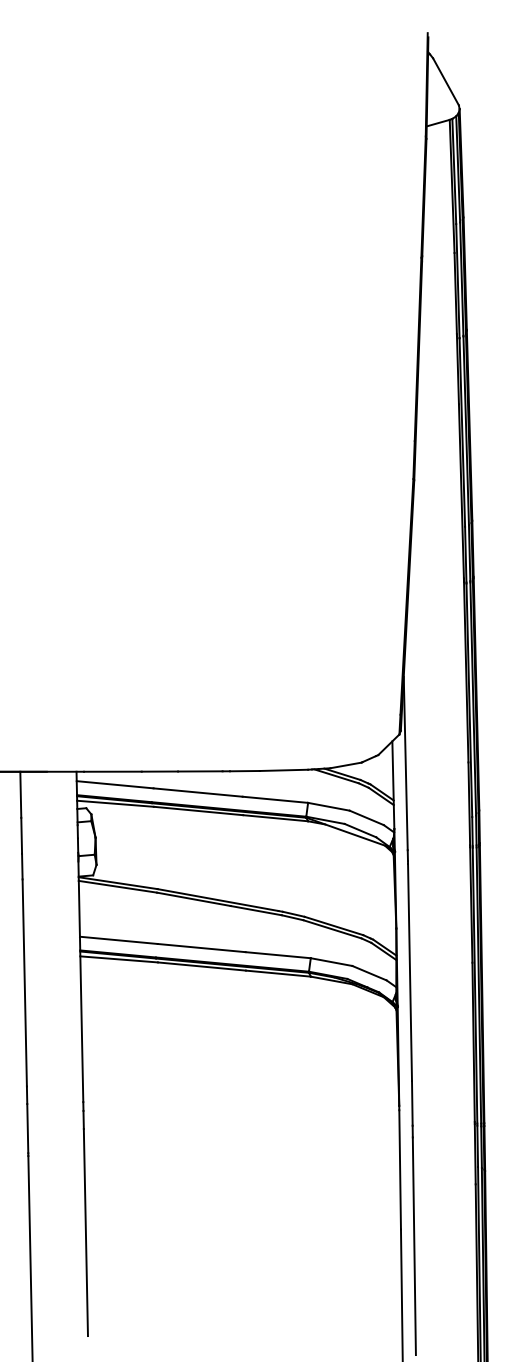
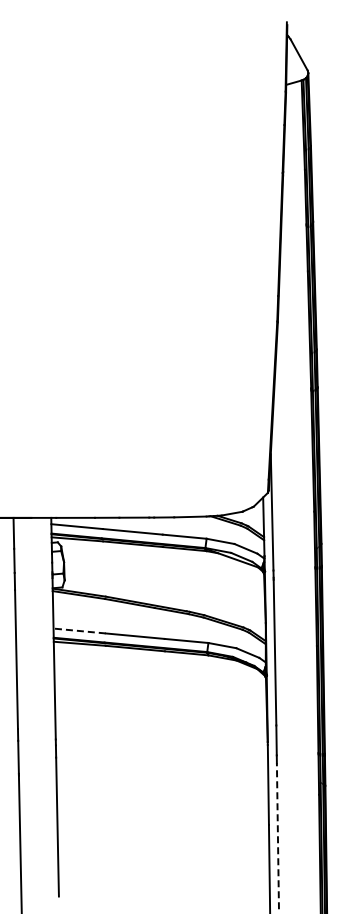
line: (118, 939) -> (79, 630), solid -> dashed
line: (413, 1245) -> (277, 835), solid -> dashed

